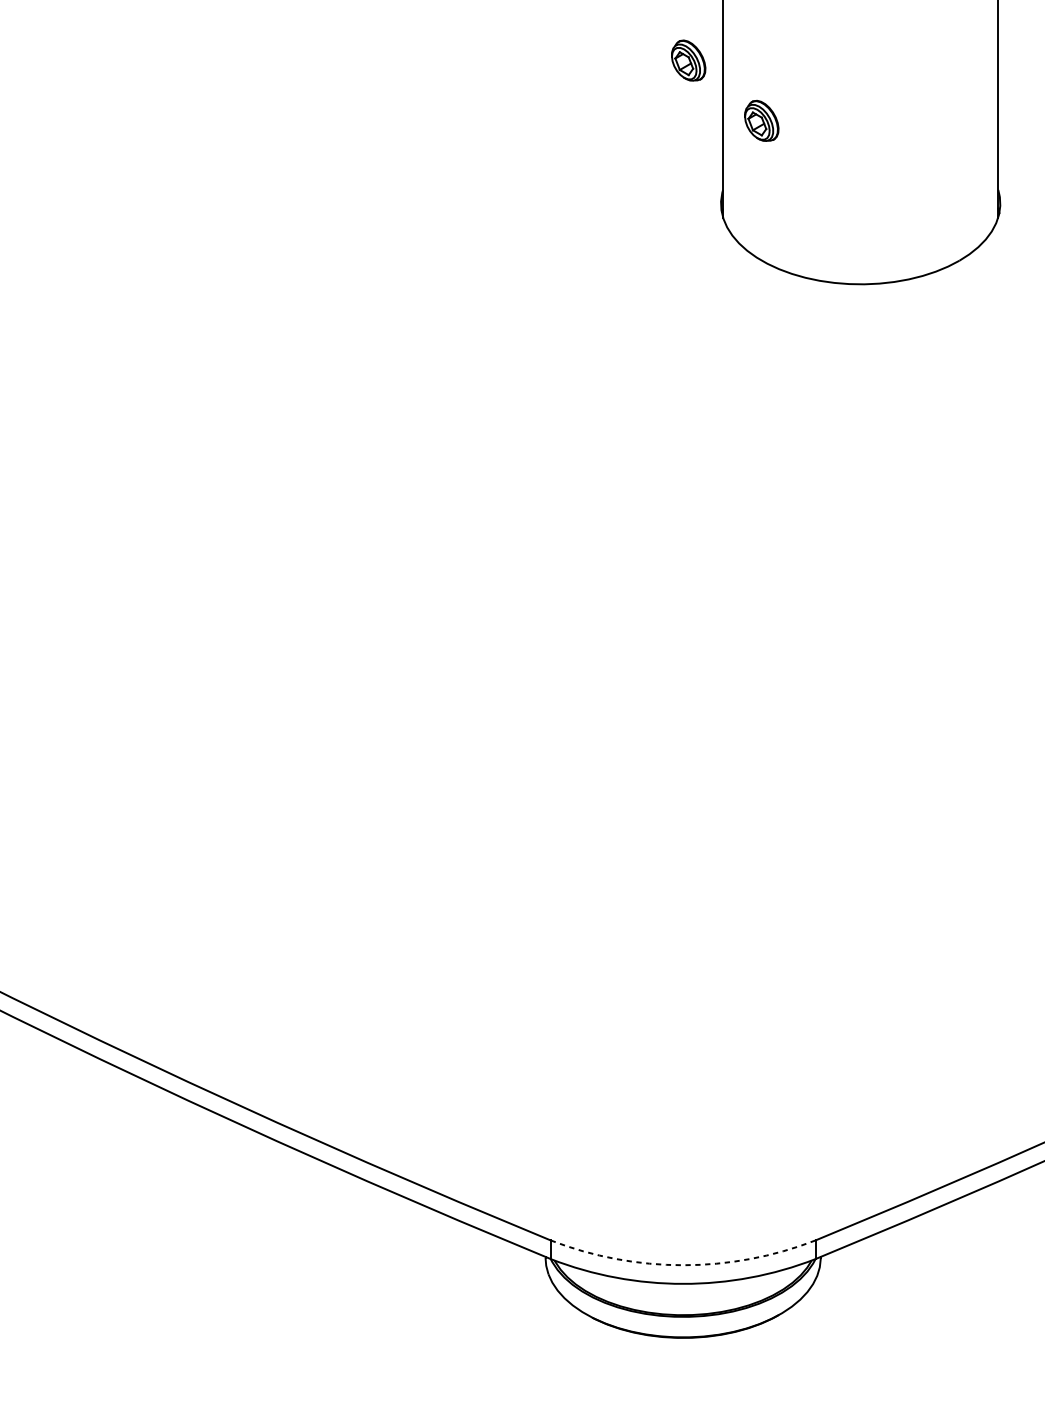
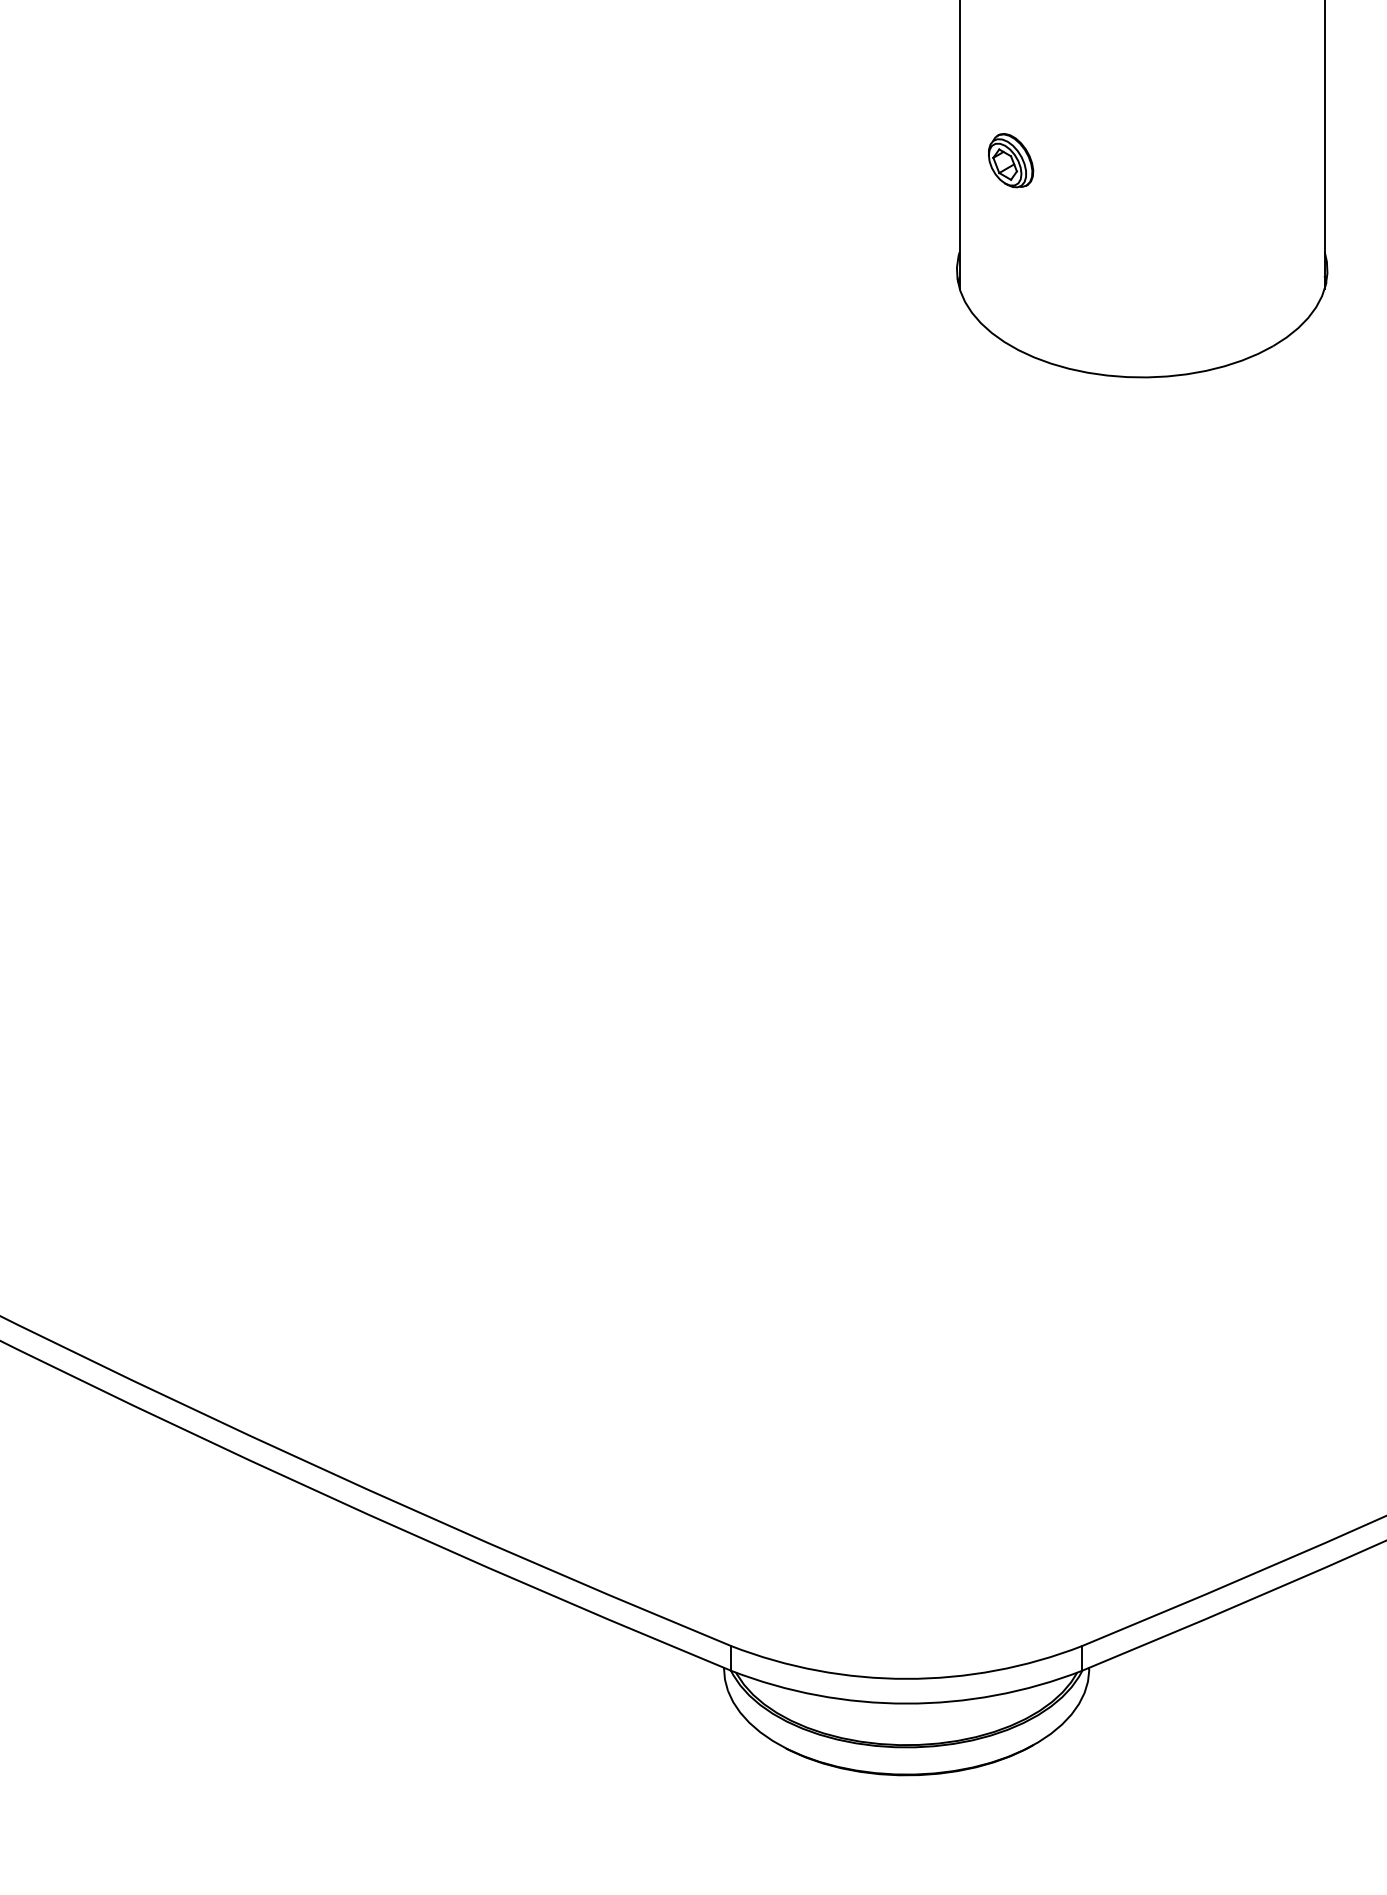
part: (689, 60) -> (914, 80), removed
arc: (683, 1264) -> (906, 1678), dashed -> solid

